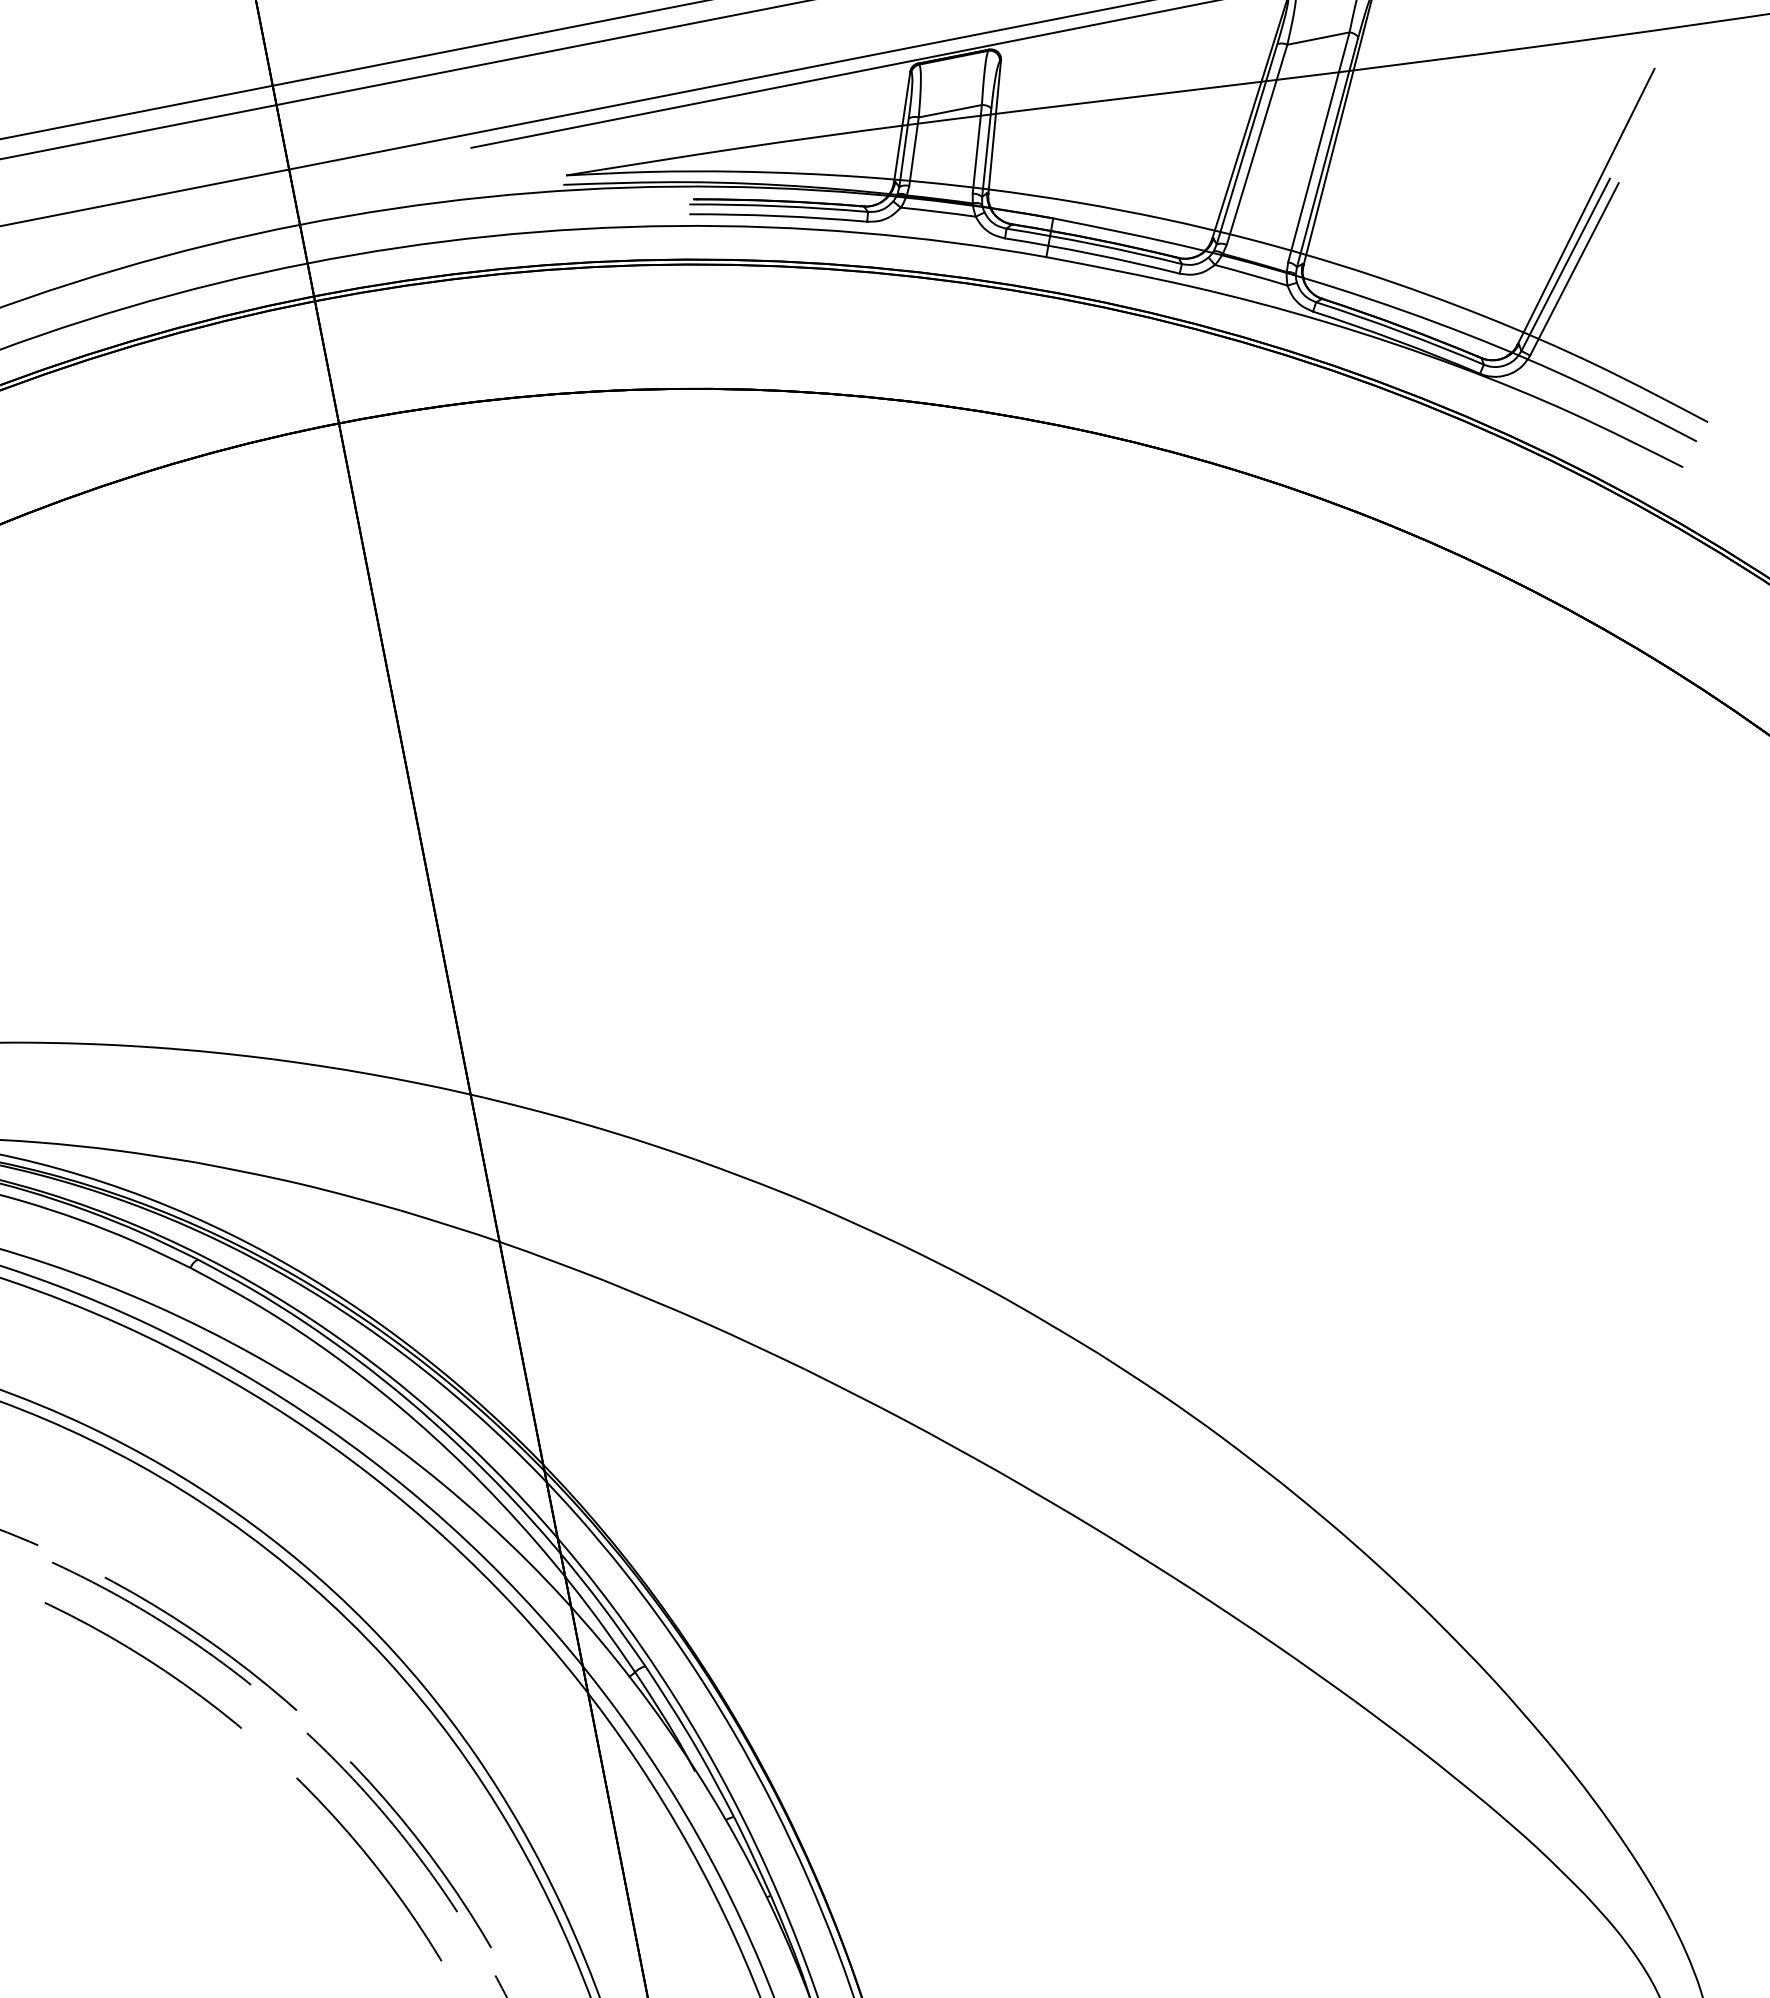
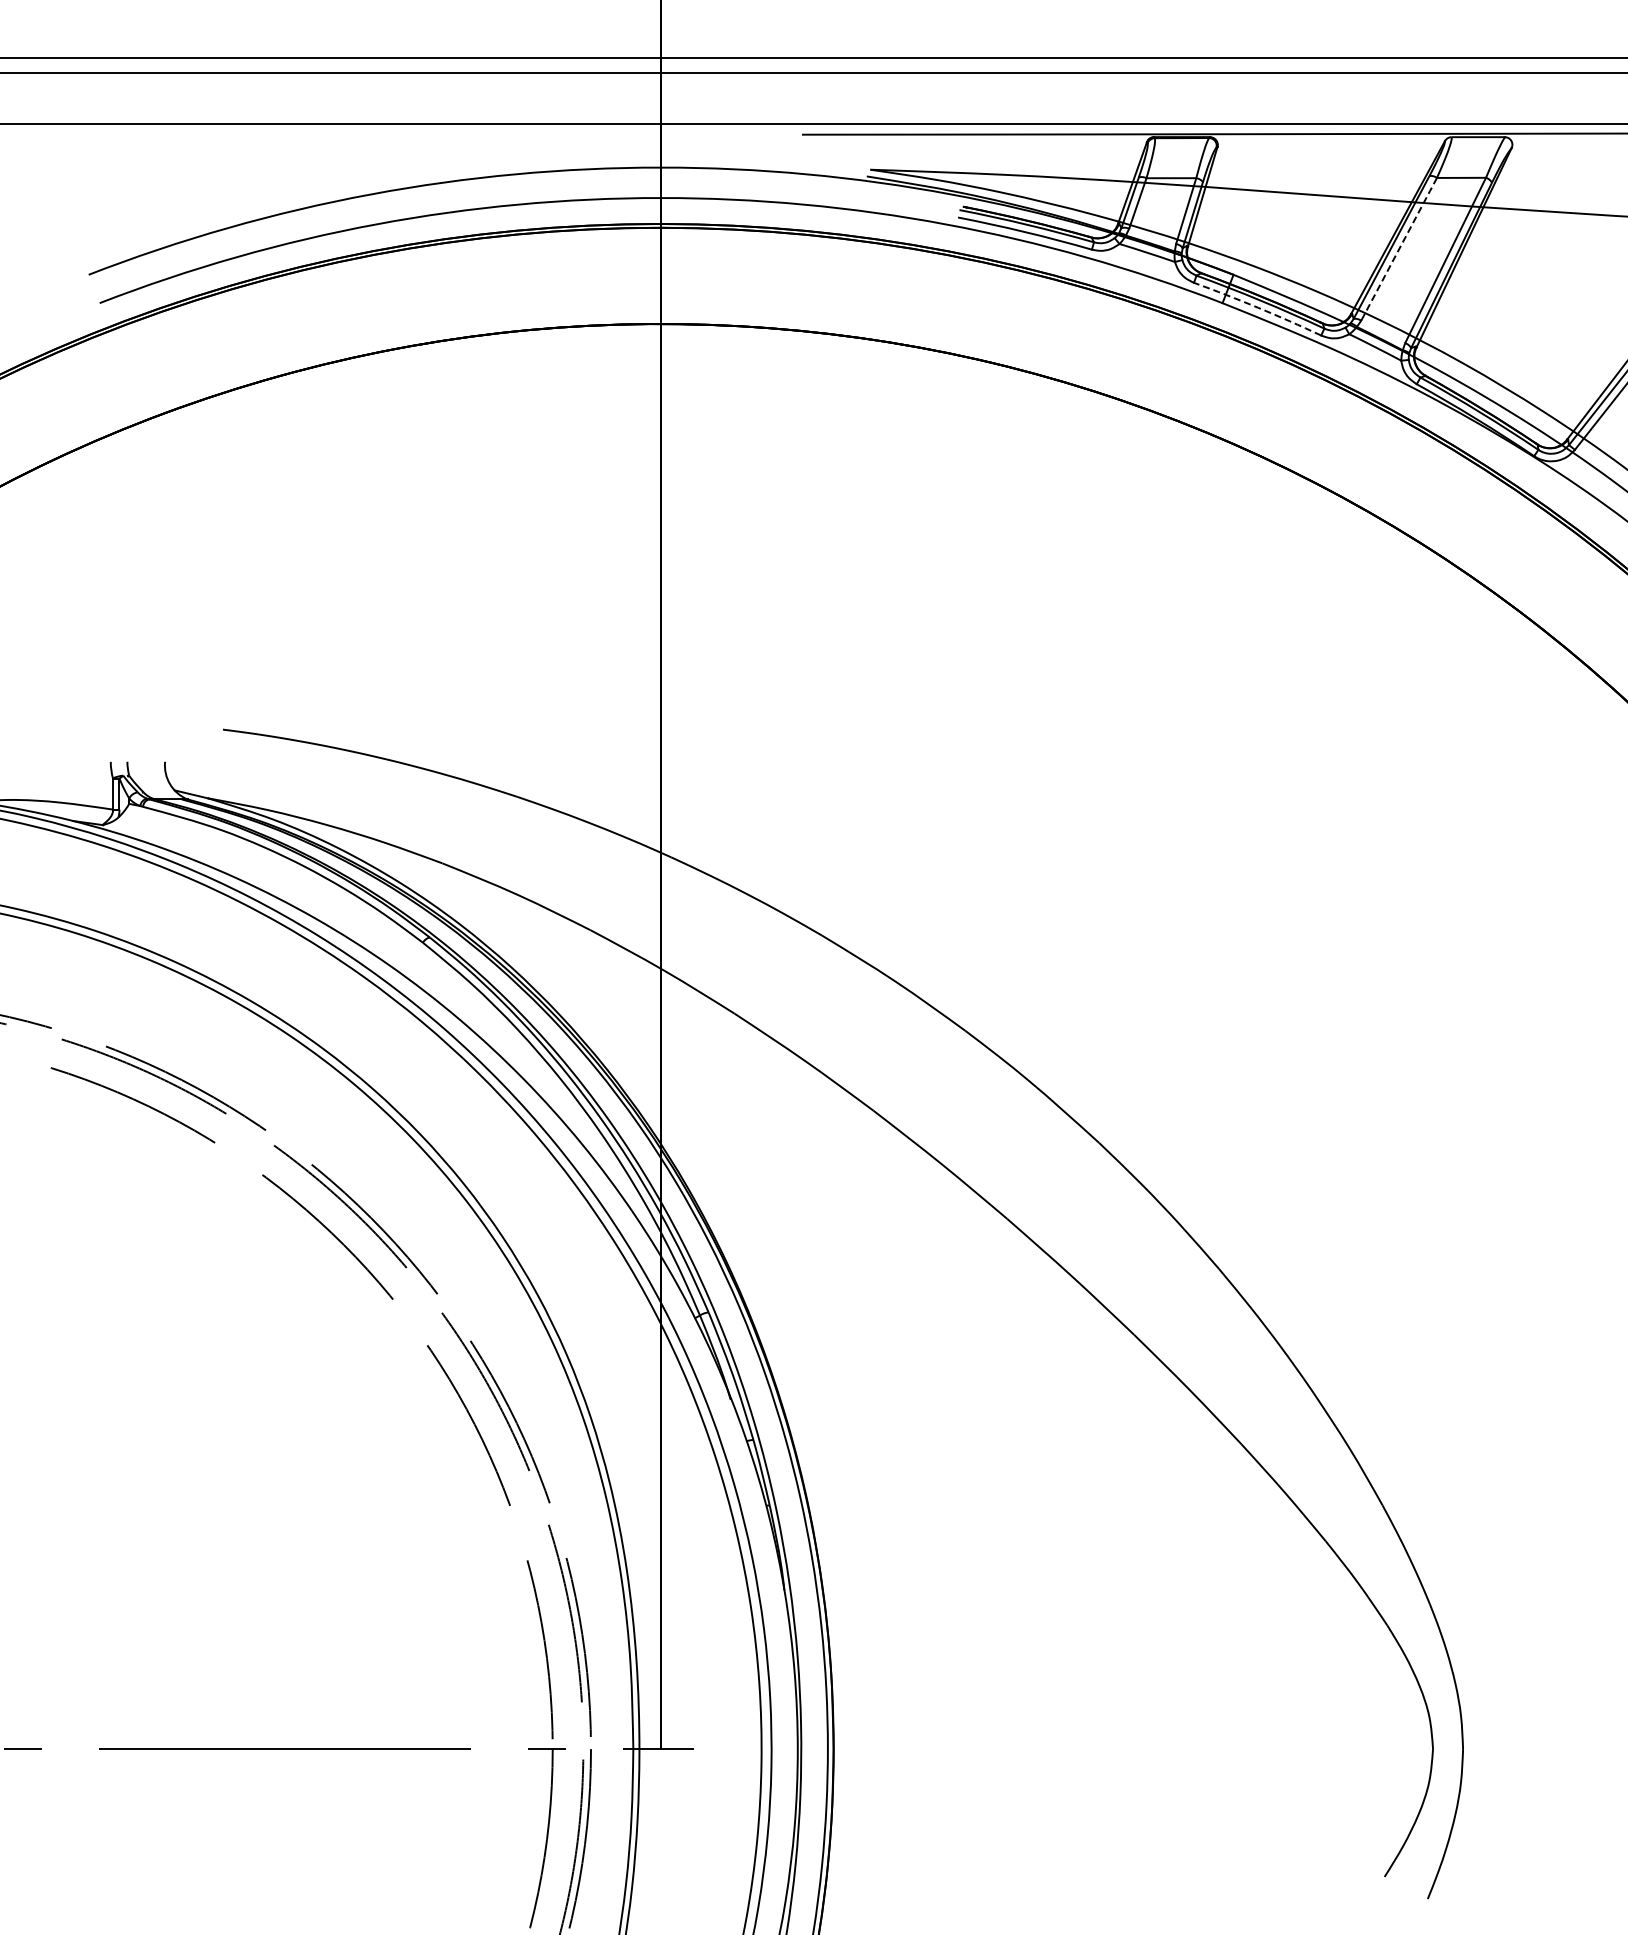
line: (1257, 144) -> (1399, 249), solid -> dashed
arc: (1093, 253) -> (1258, 307), solid -> dashed

